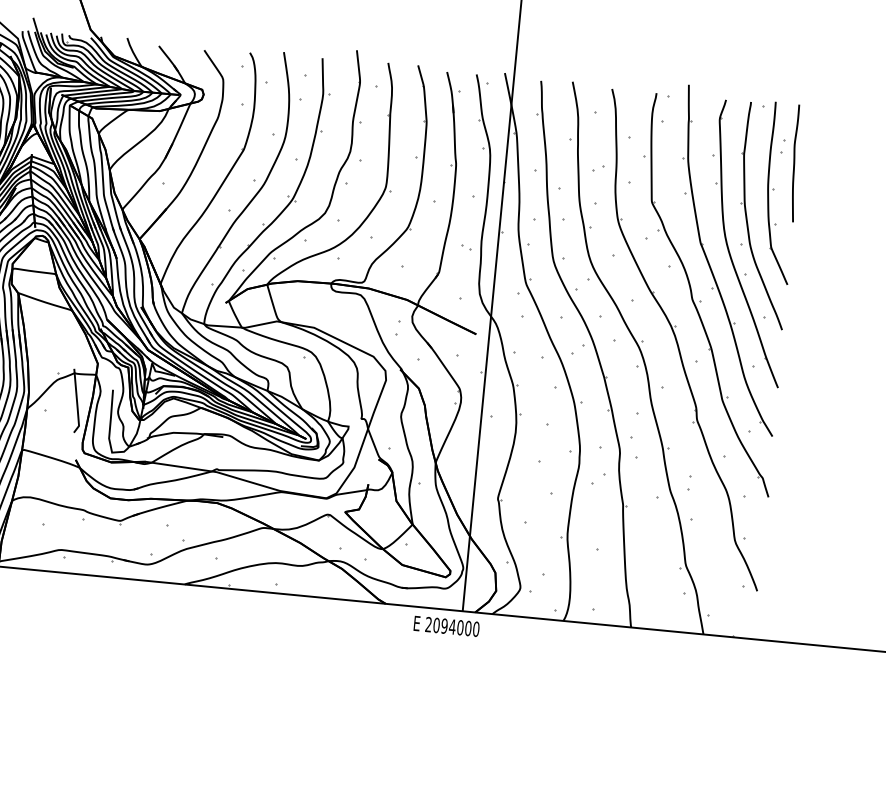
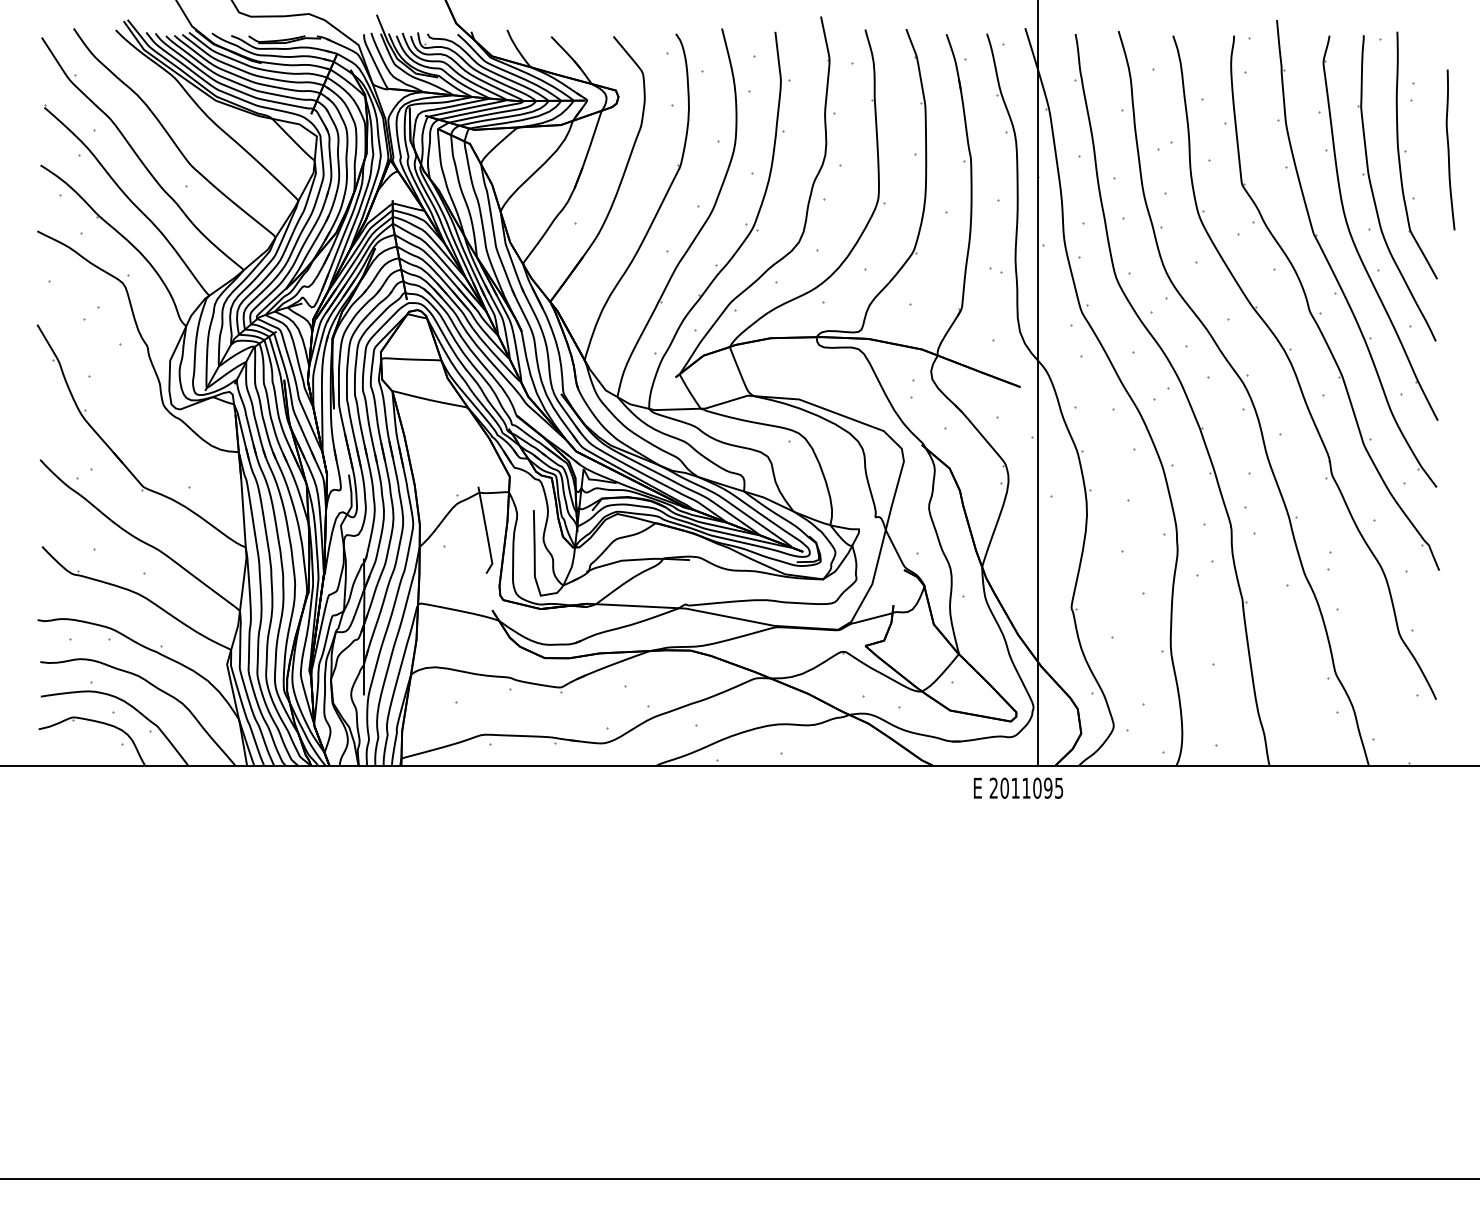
curve: (794, 163) -> (1449, 149), moved
text: (460, 627) -> (1037, 787), 2094000 -> 2011095

